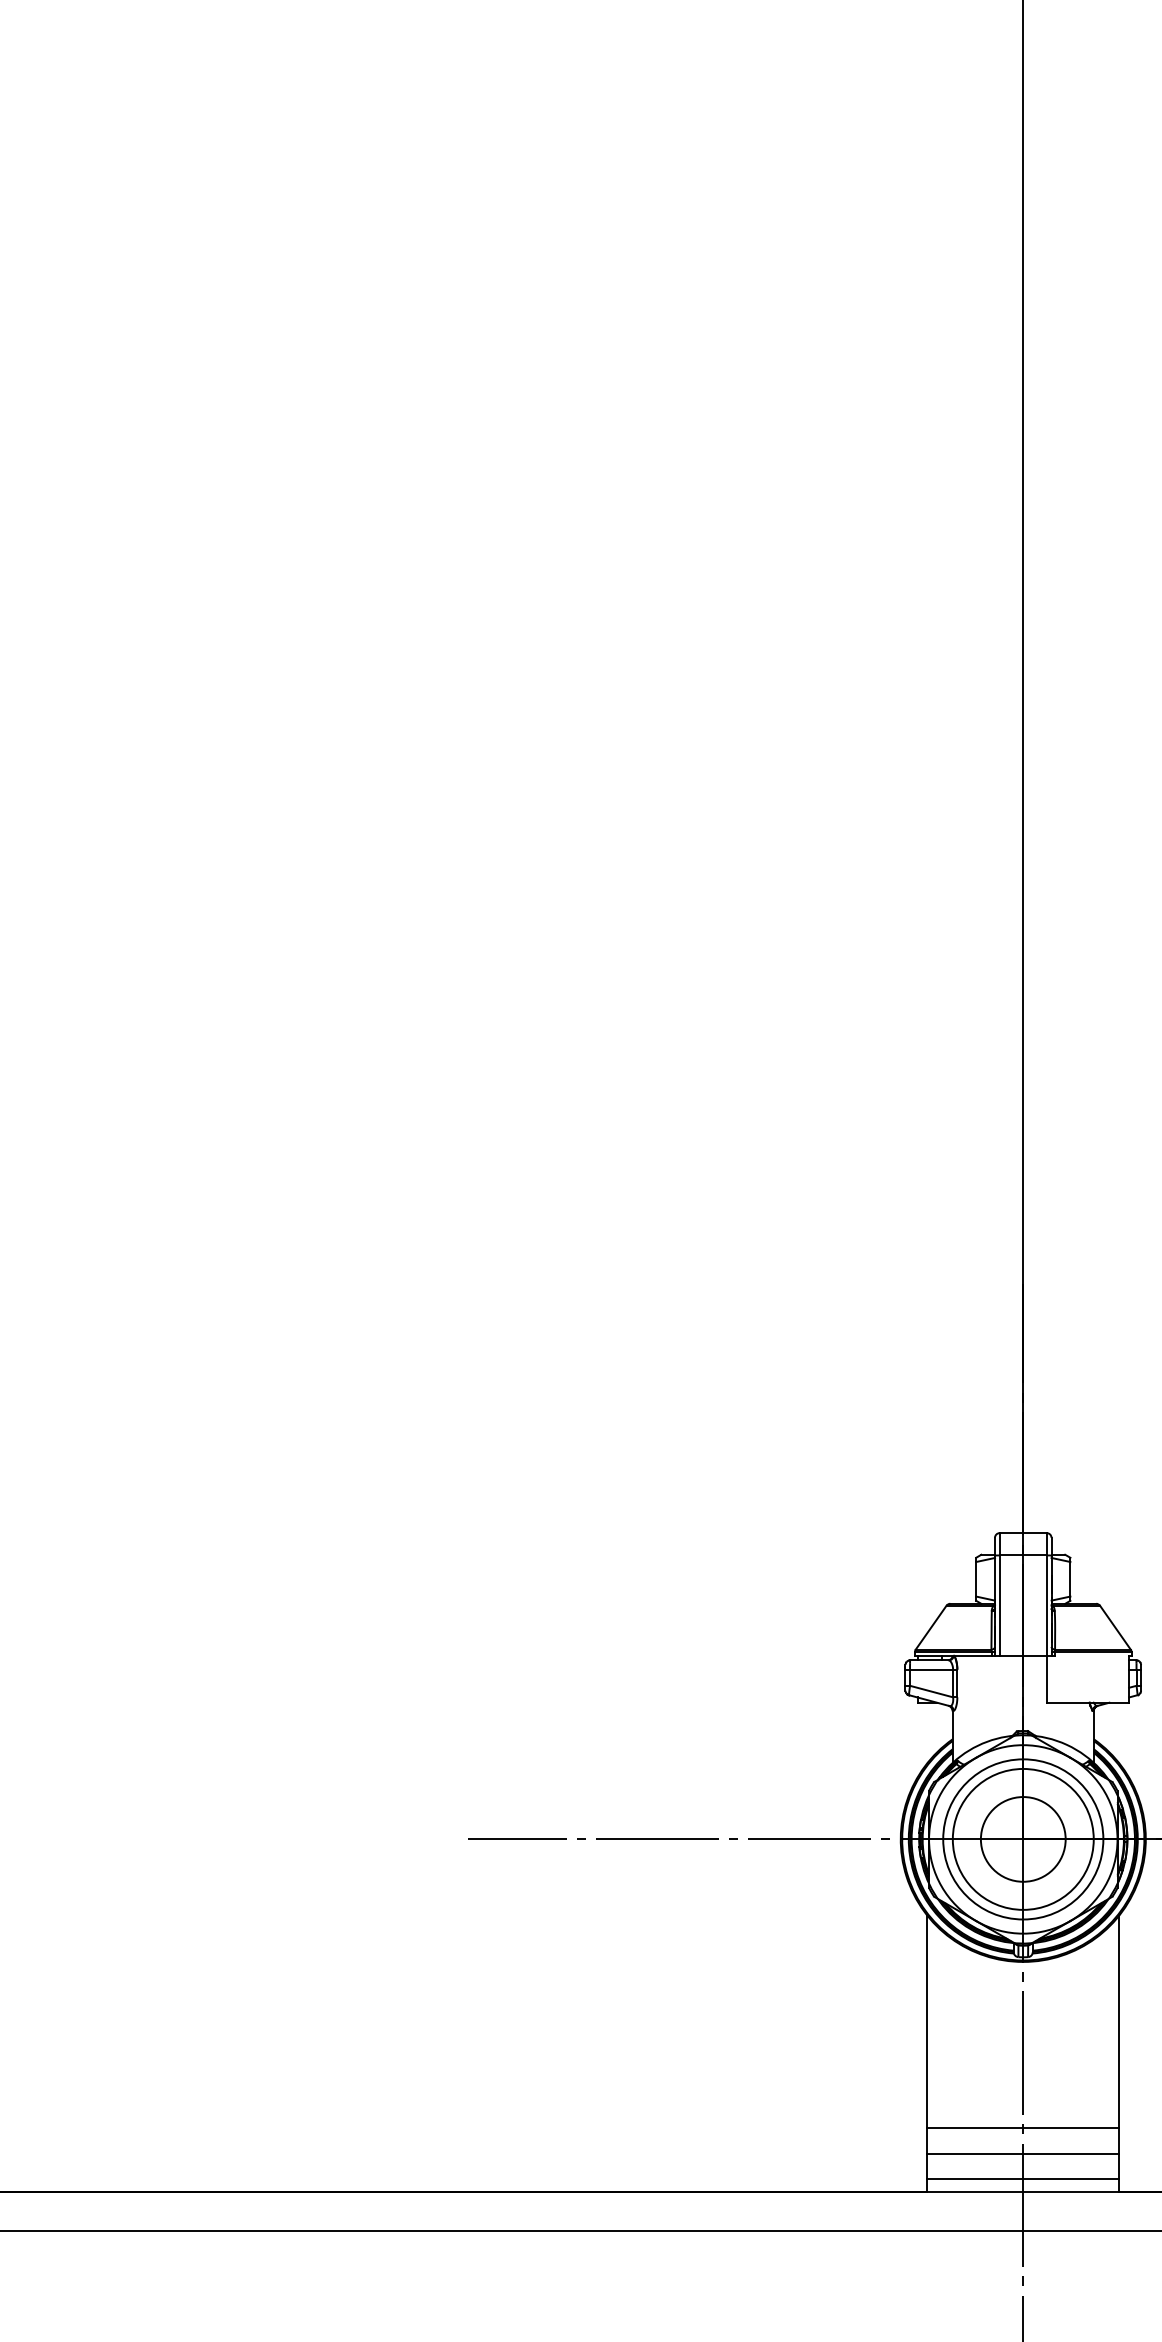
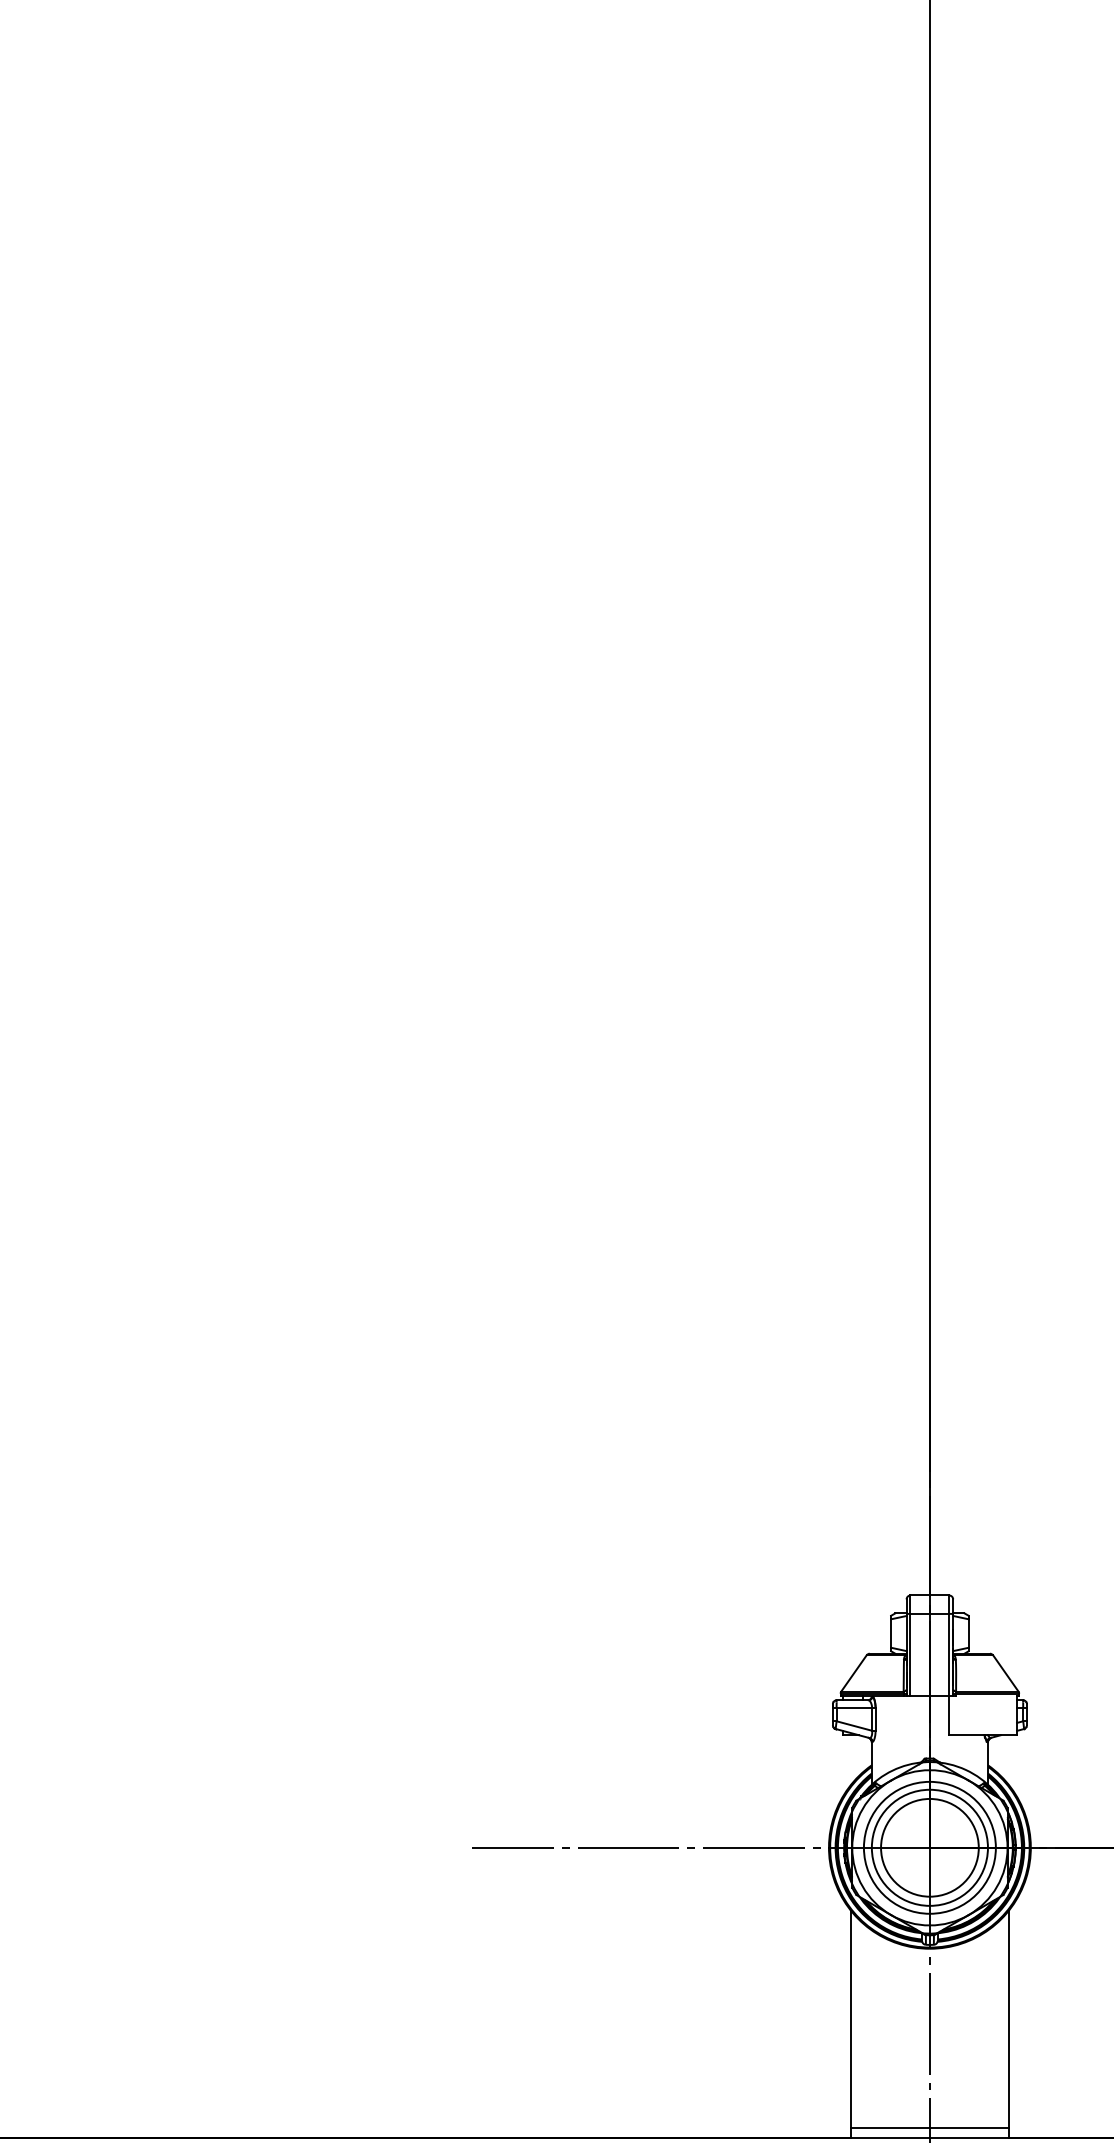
circle: (1022, 1839) -> (929, 1847), size x1.4
line: (1022, 2127) -> (929, 2085), removed
line: (1022, 2153) -> (929, 2106), removed

